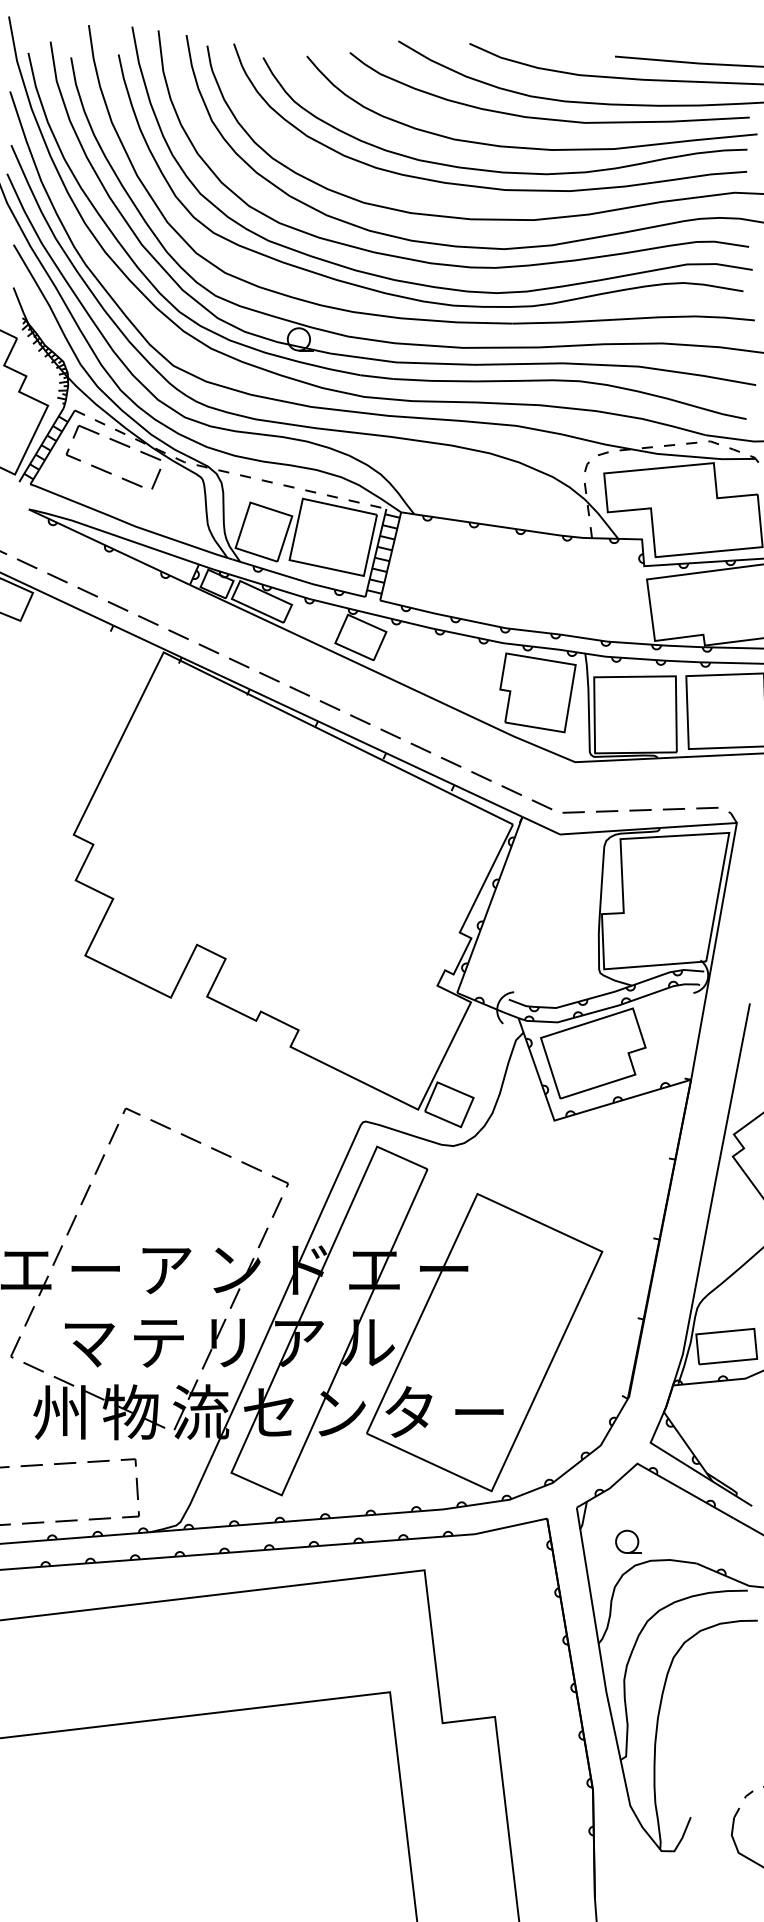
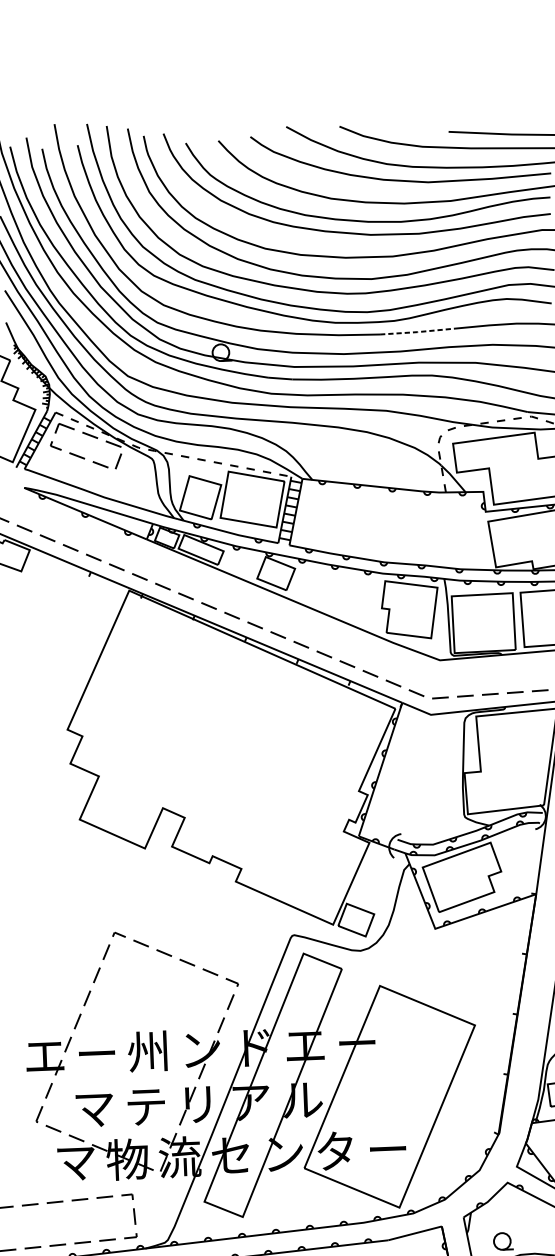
line: (562, 322) -> (417, 332), solid -> dashed
text: (164, 1268) -> (148, 1051), ア -> 州
text: (60, 1412) -> (74, 1161), 州 -> マ

